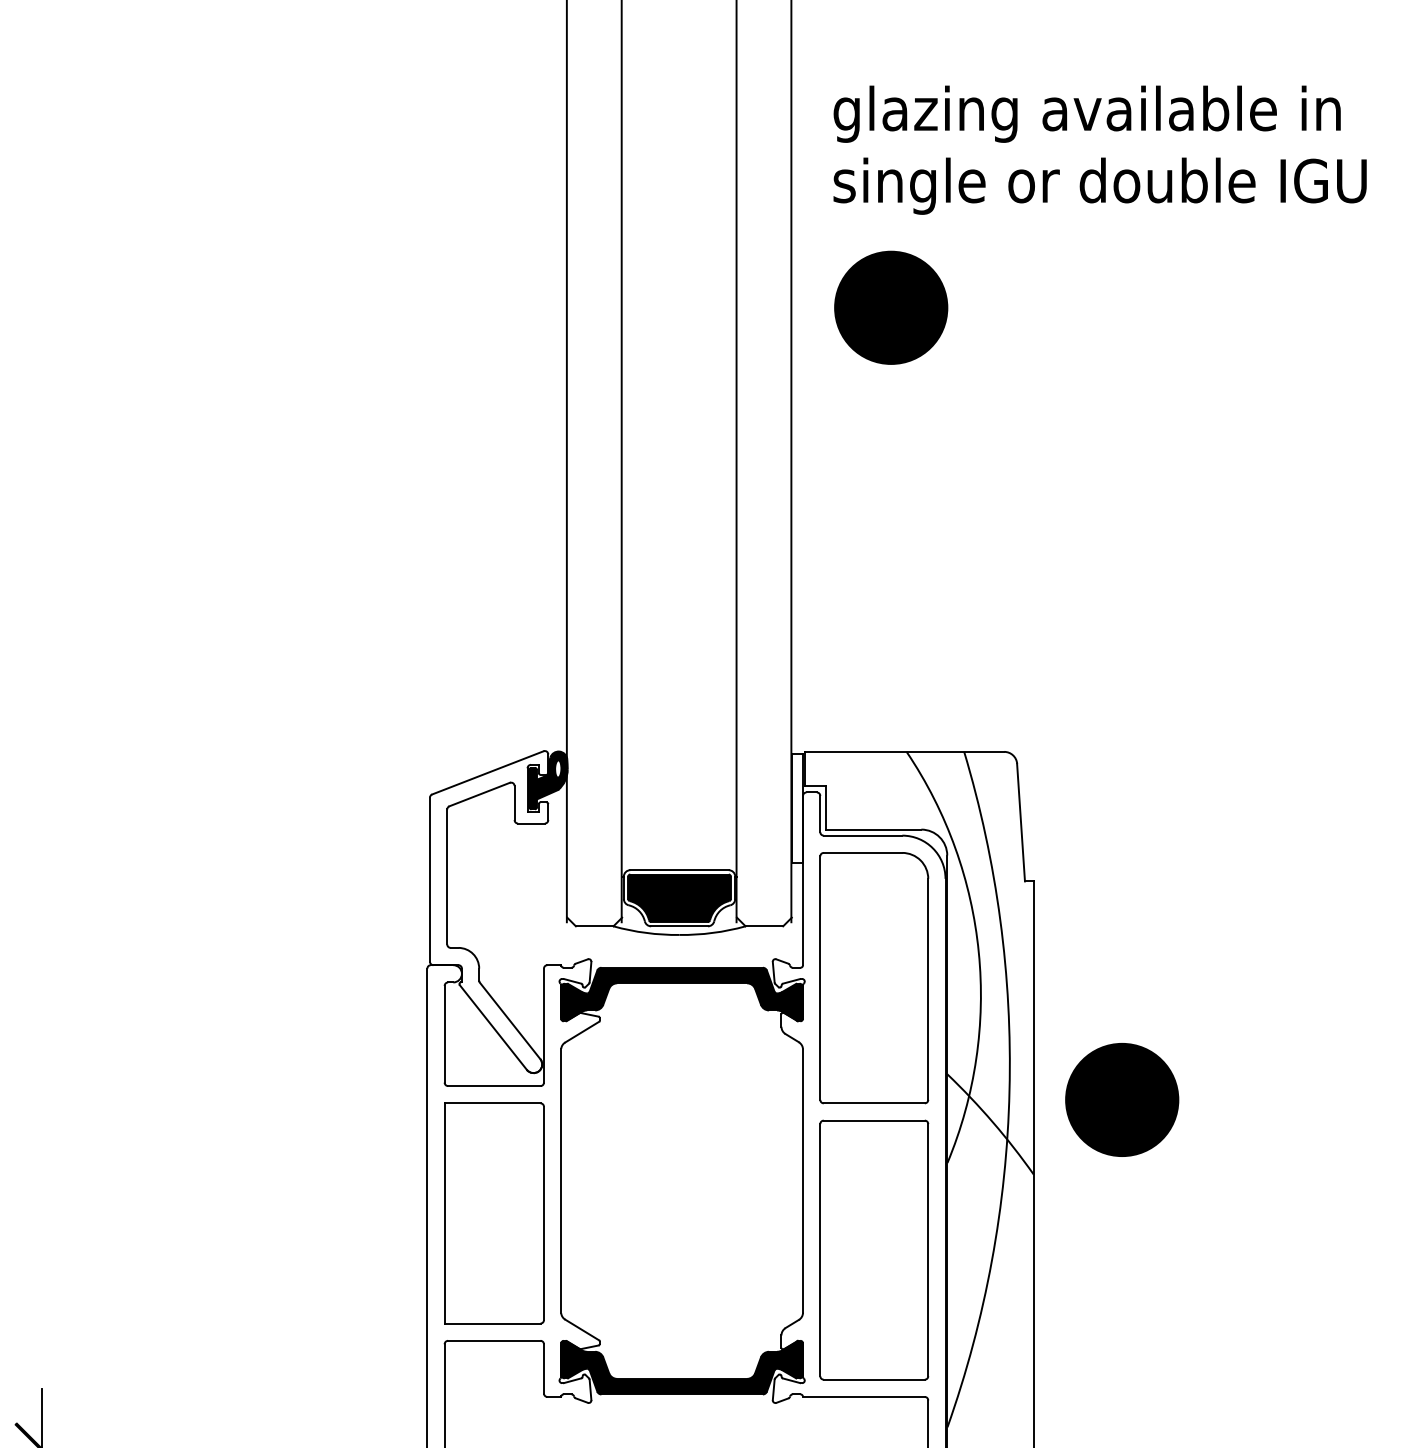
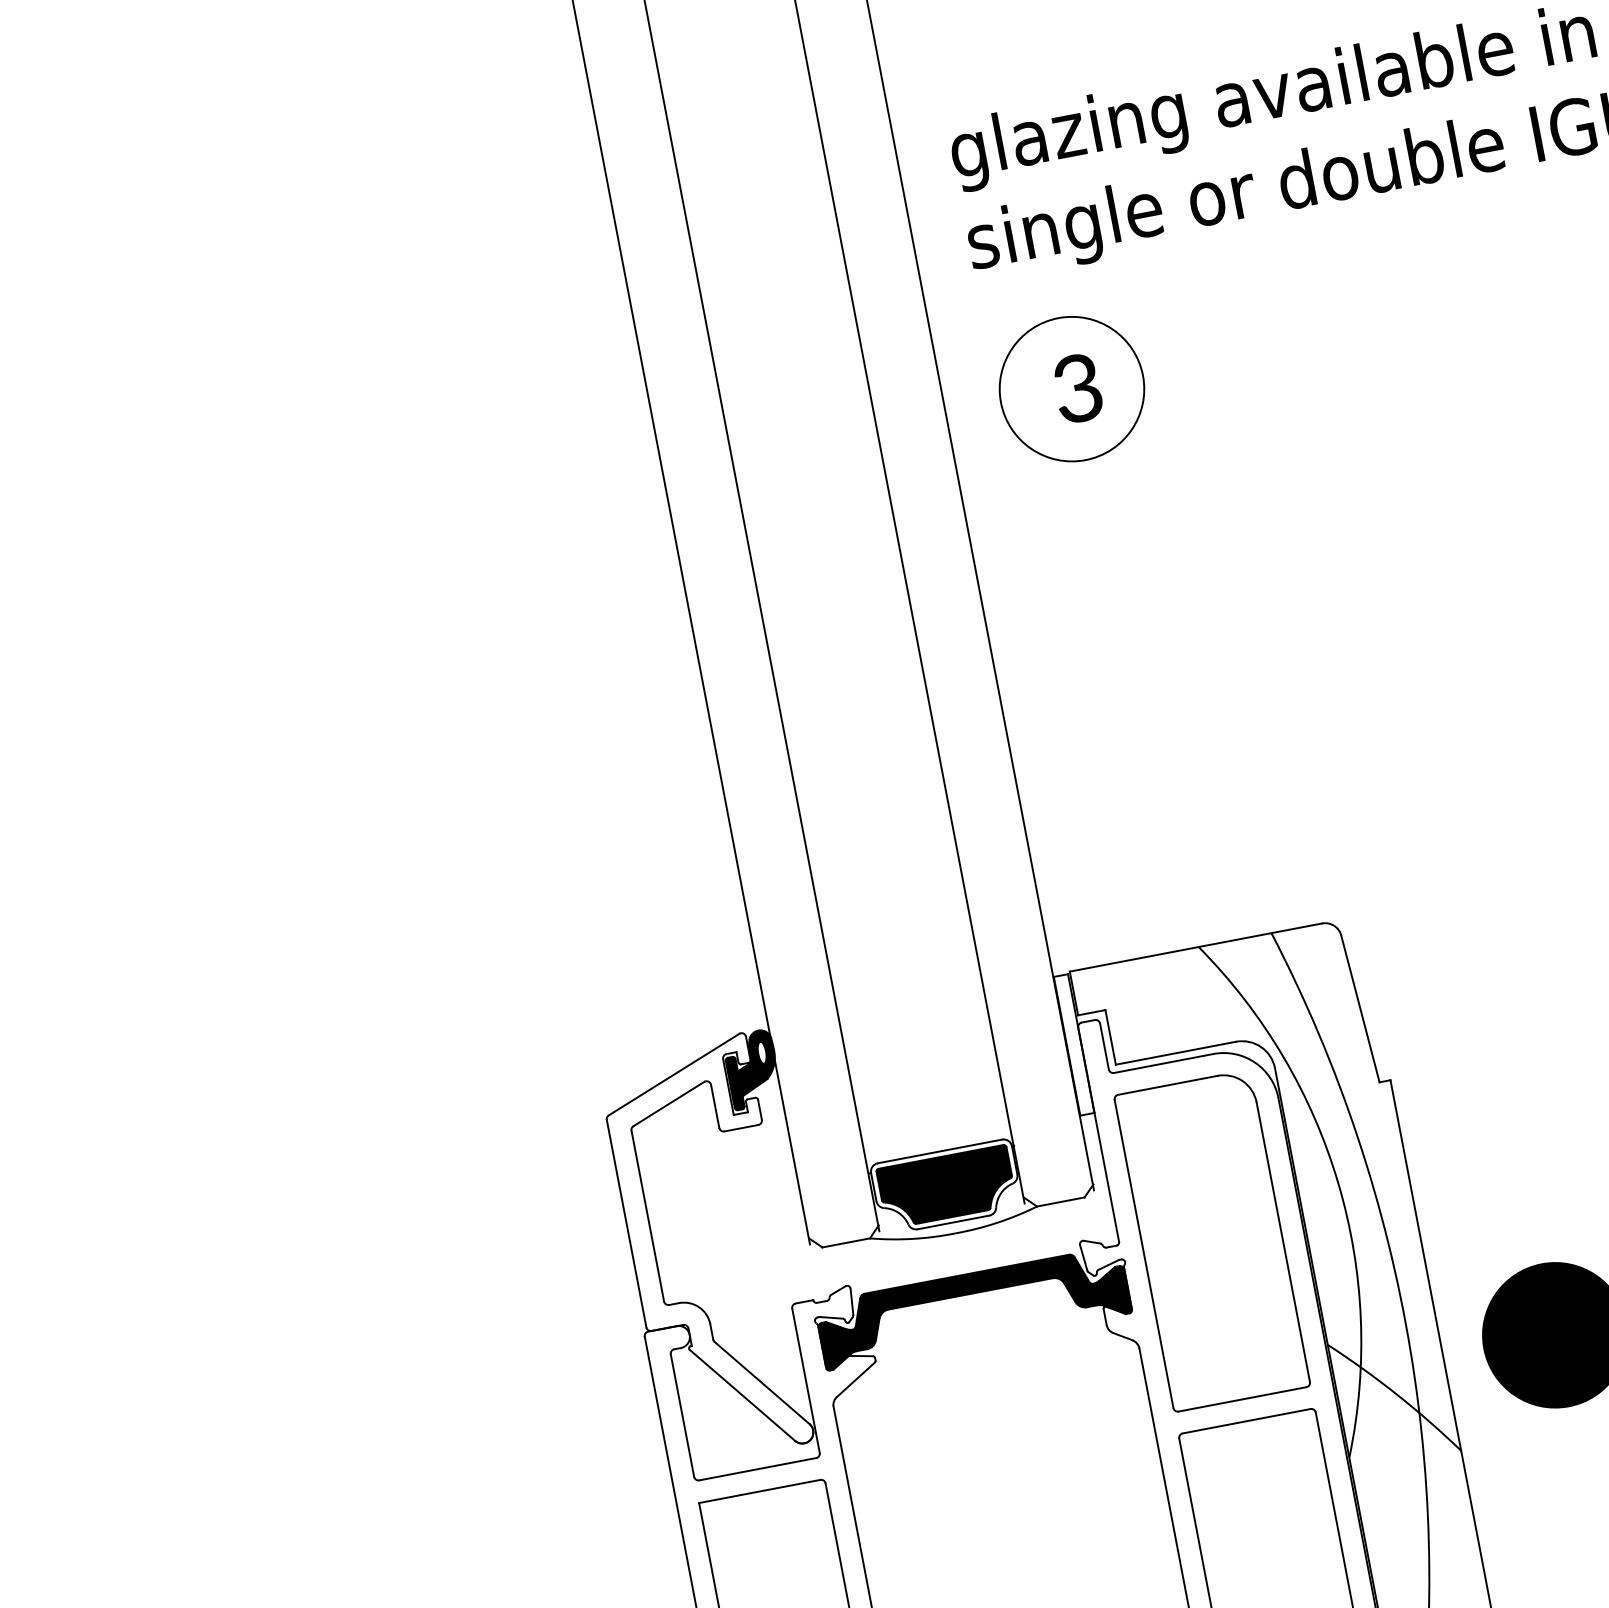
fill: (891, 307) -> (1072, 388), removed

